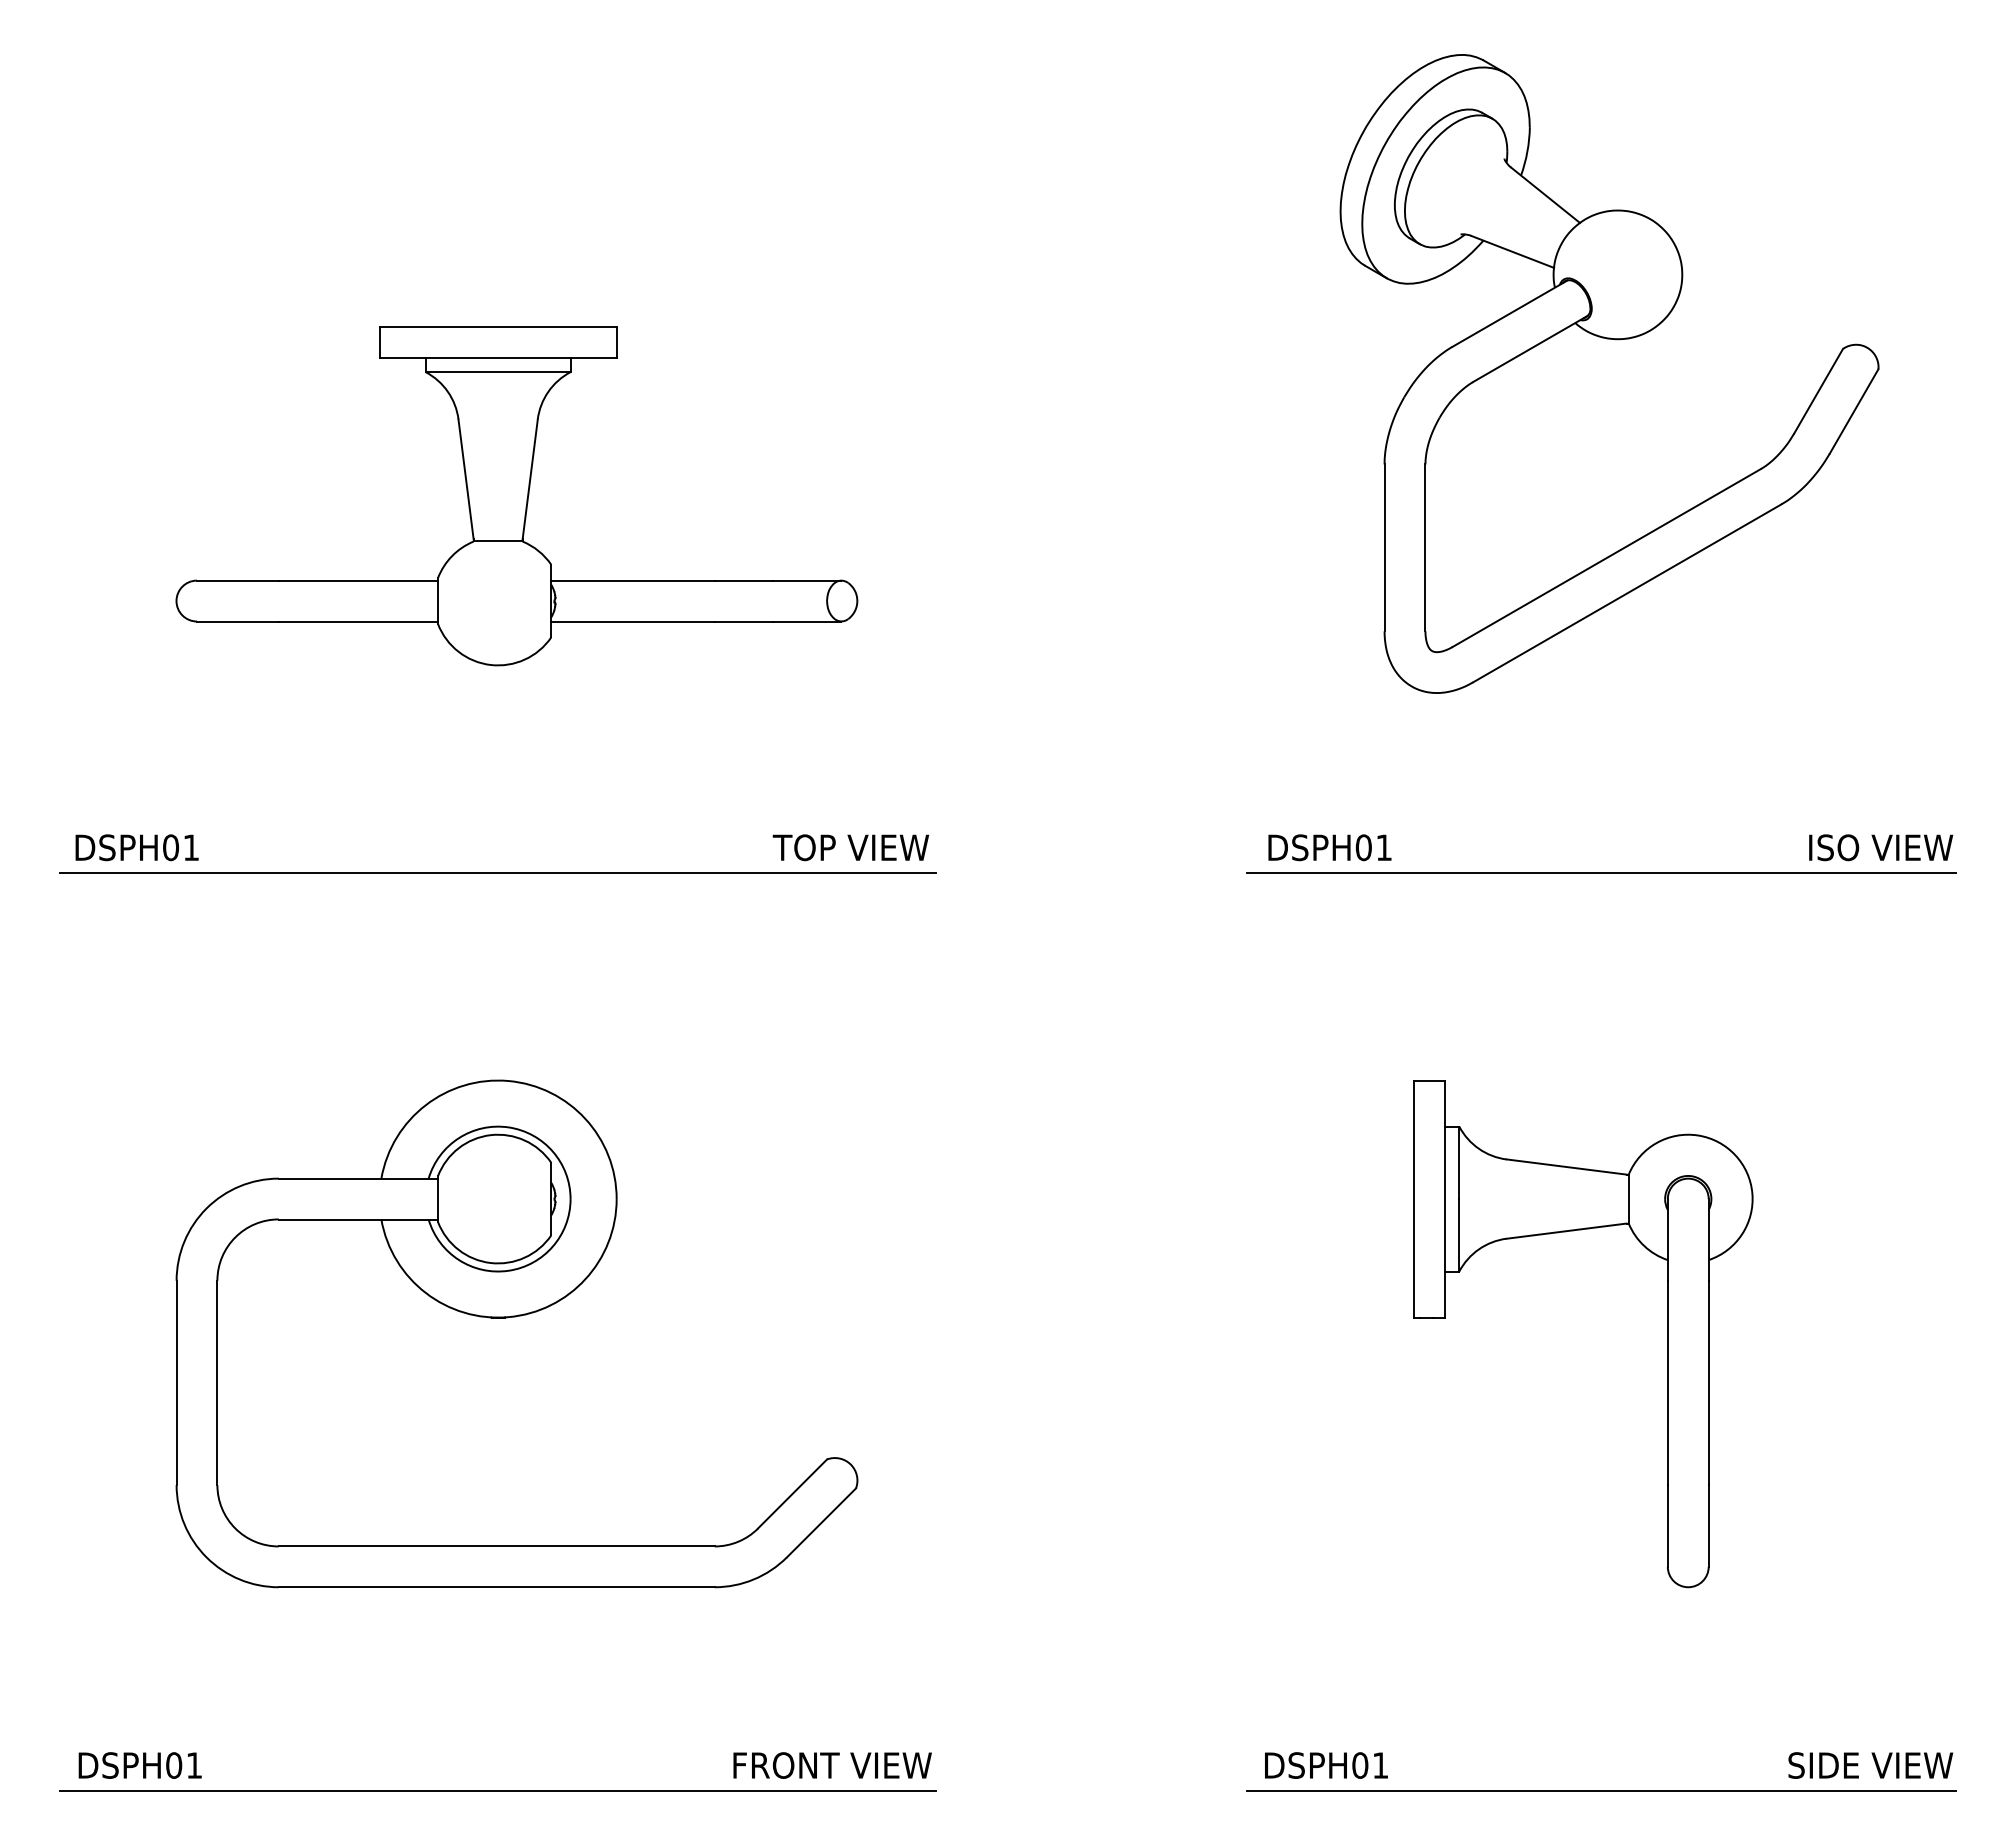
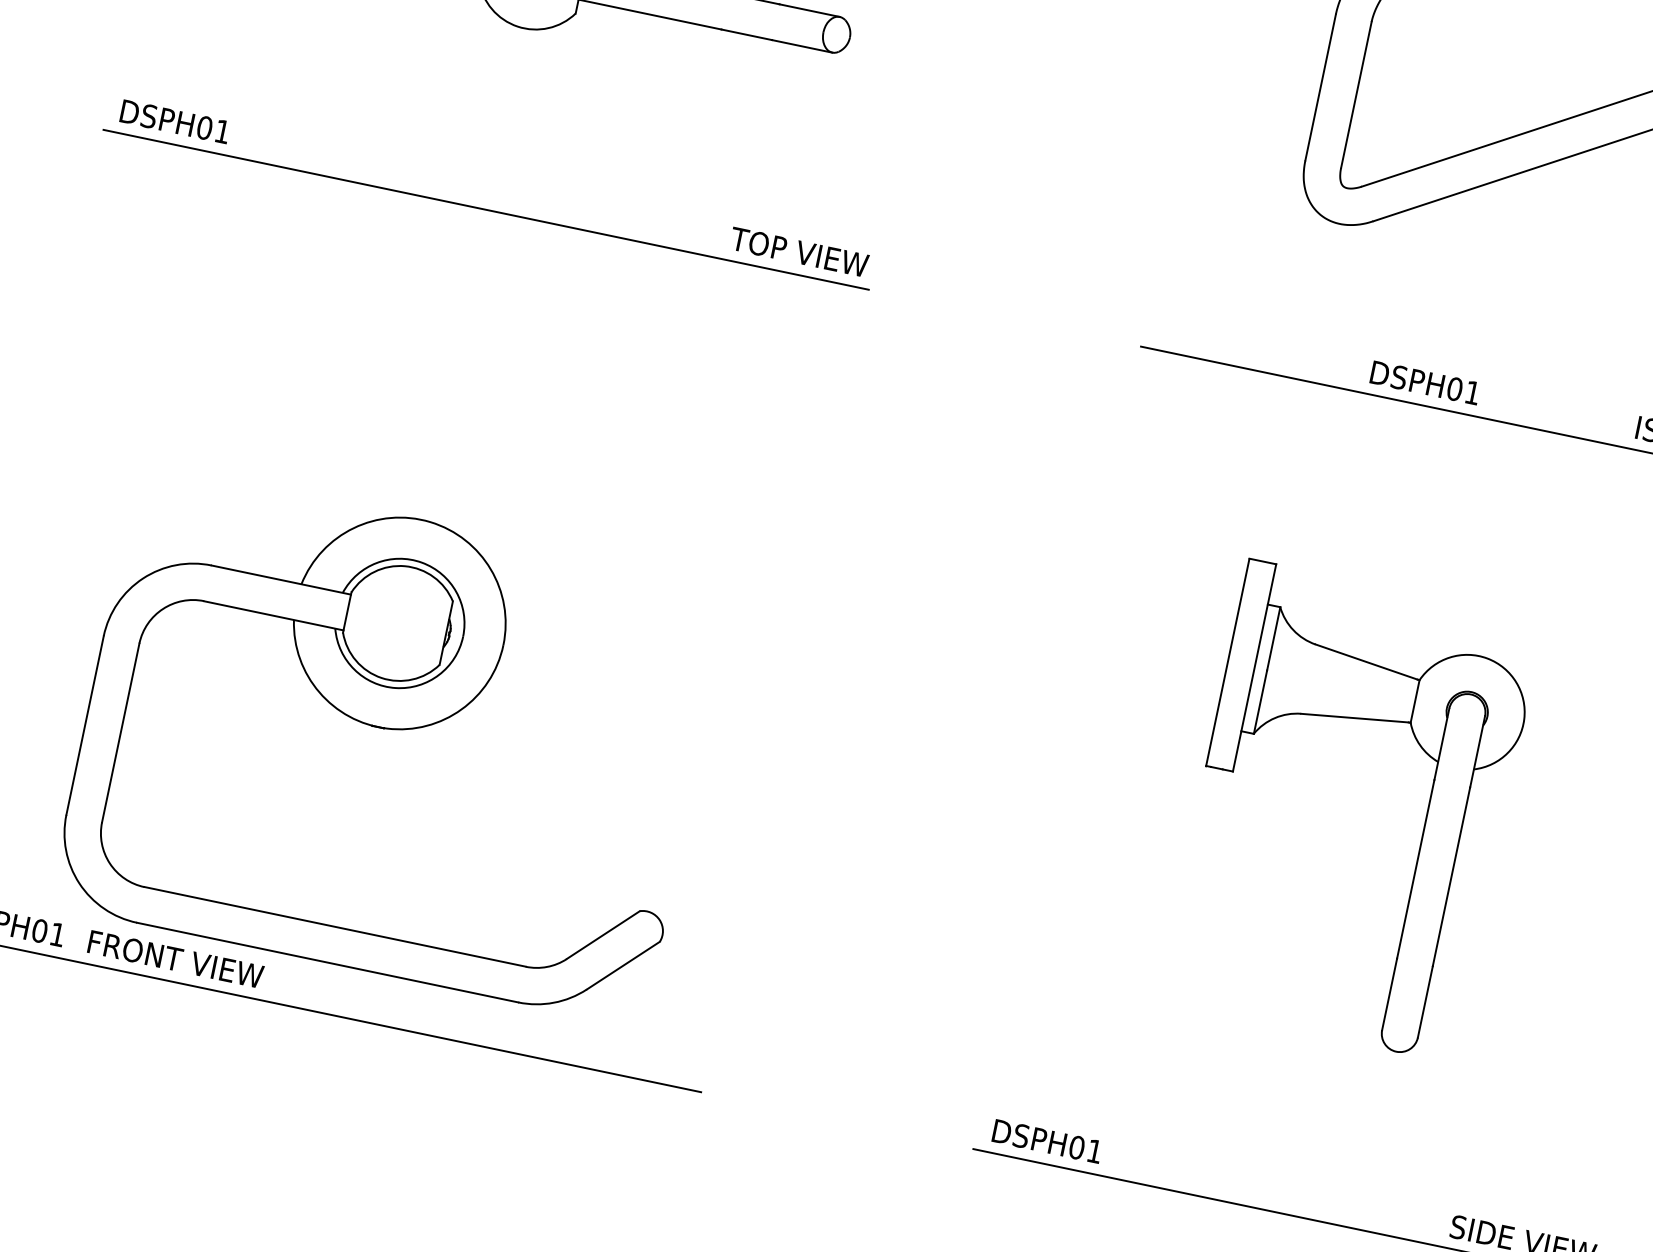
text: (1329, 847) -> (1424, 382), moved
part: (515, 1317) -> (393, 730), moved
text: (832, 1765) -> (175, 959), moved

